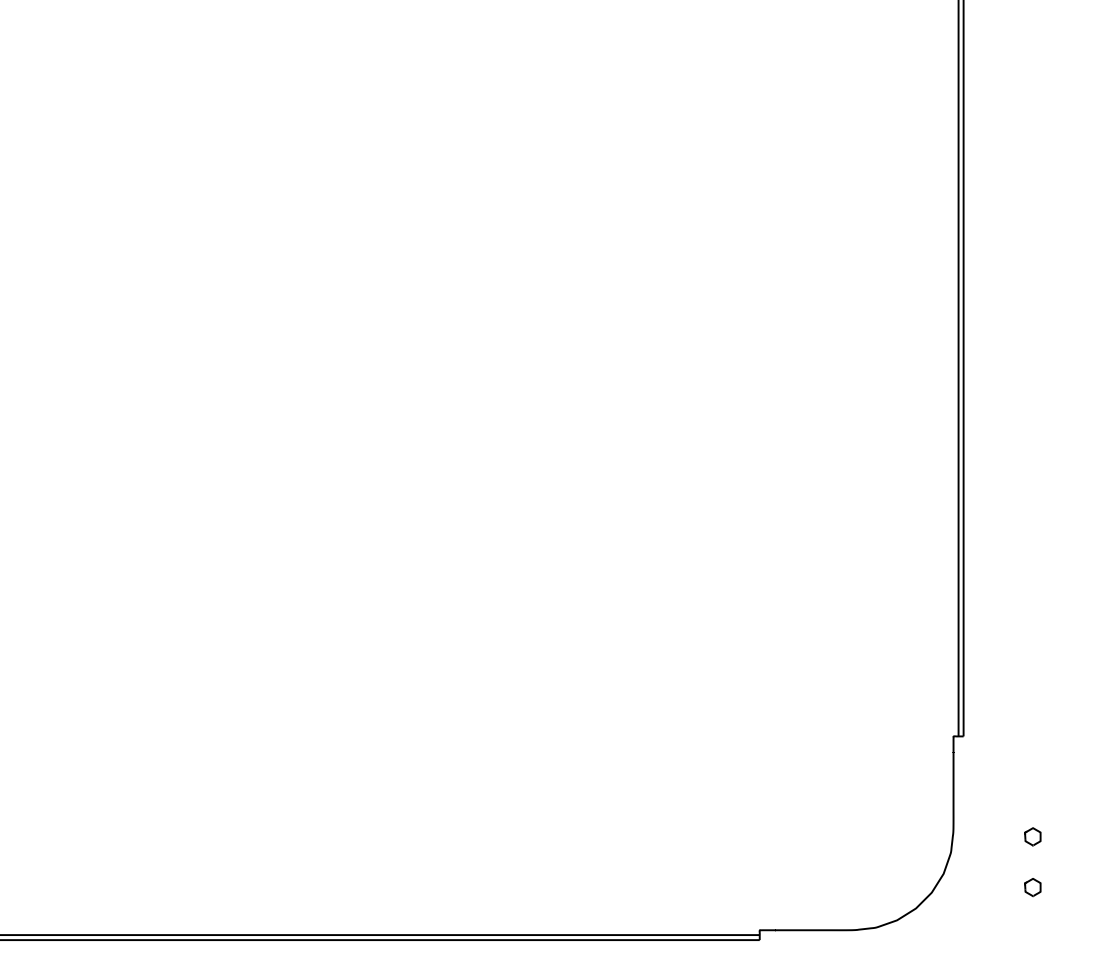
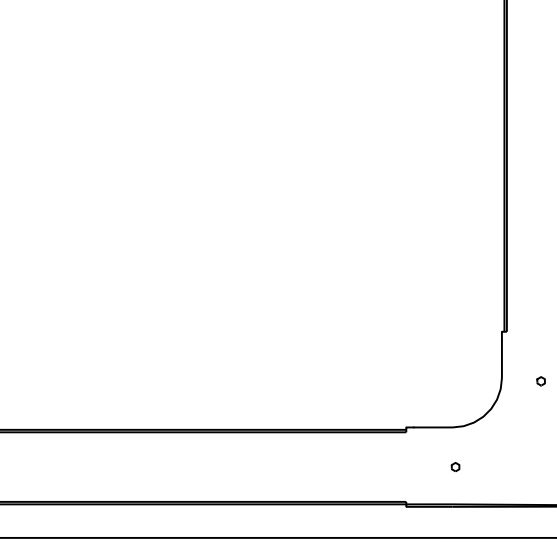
part: (1031, 887) -> (540, 406), removed

